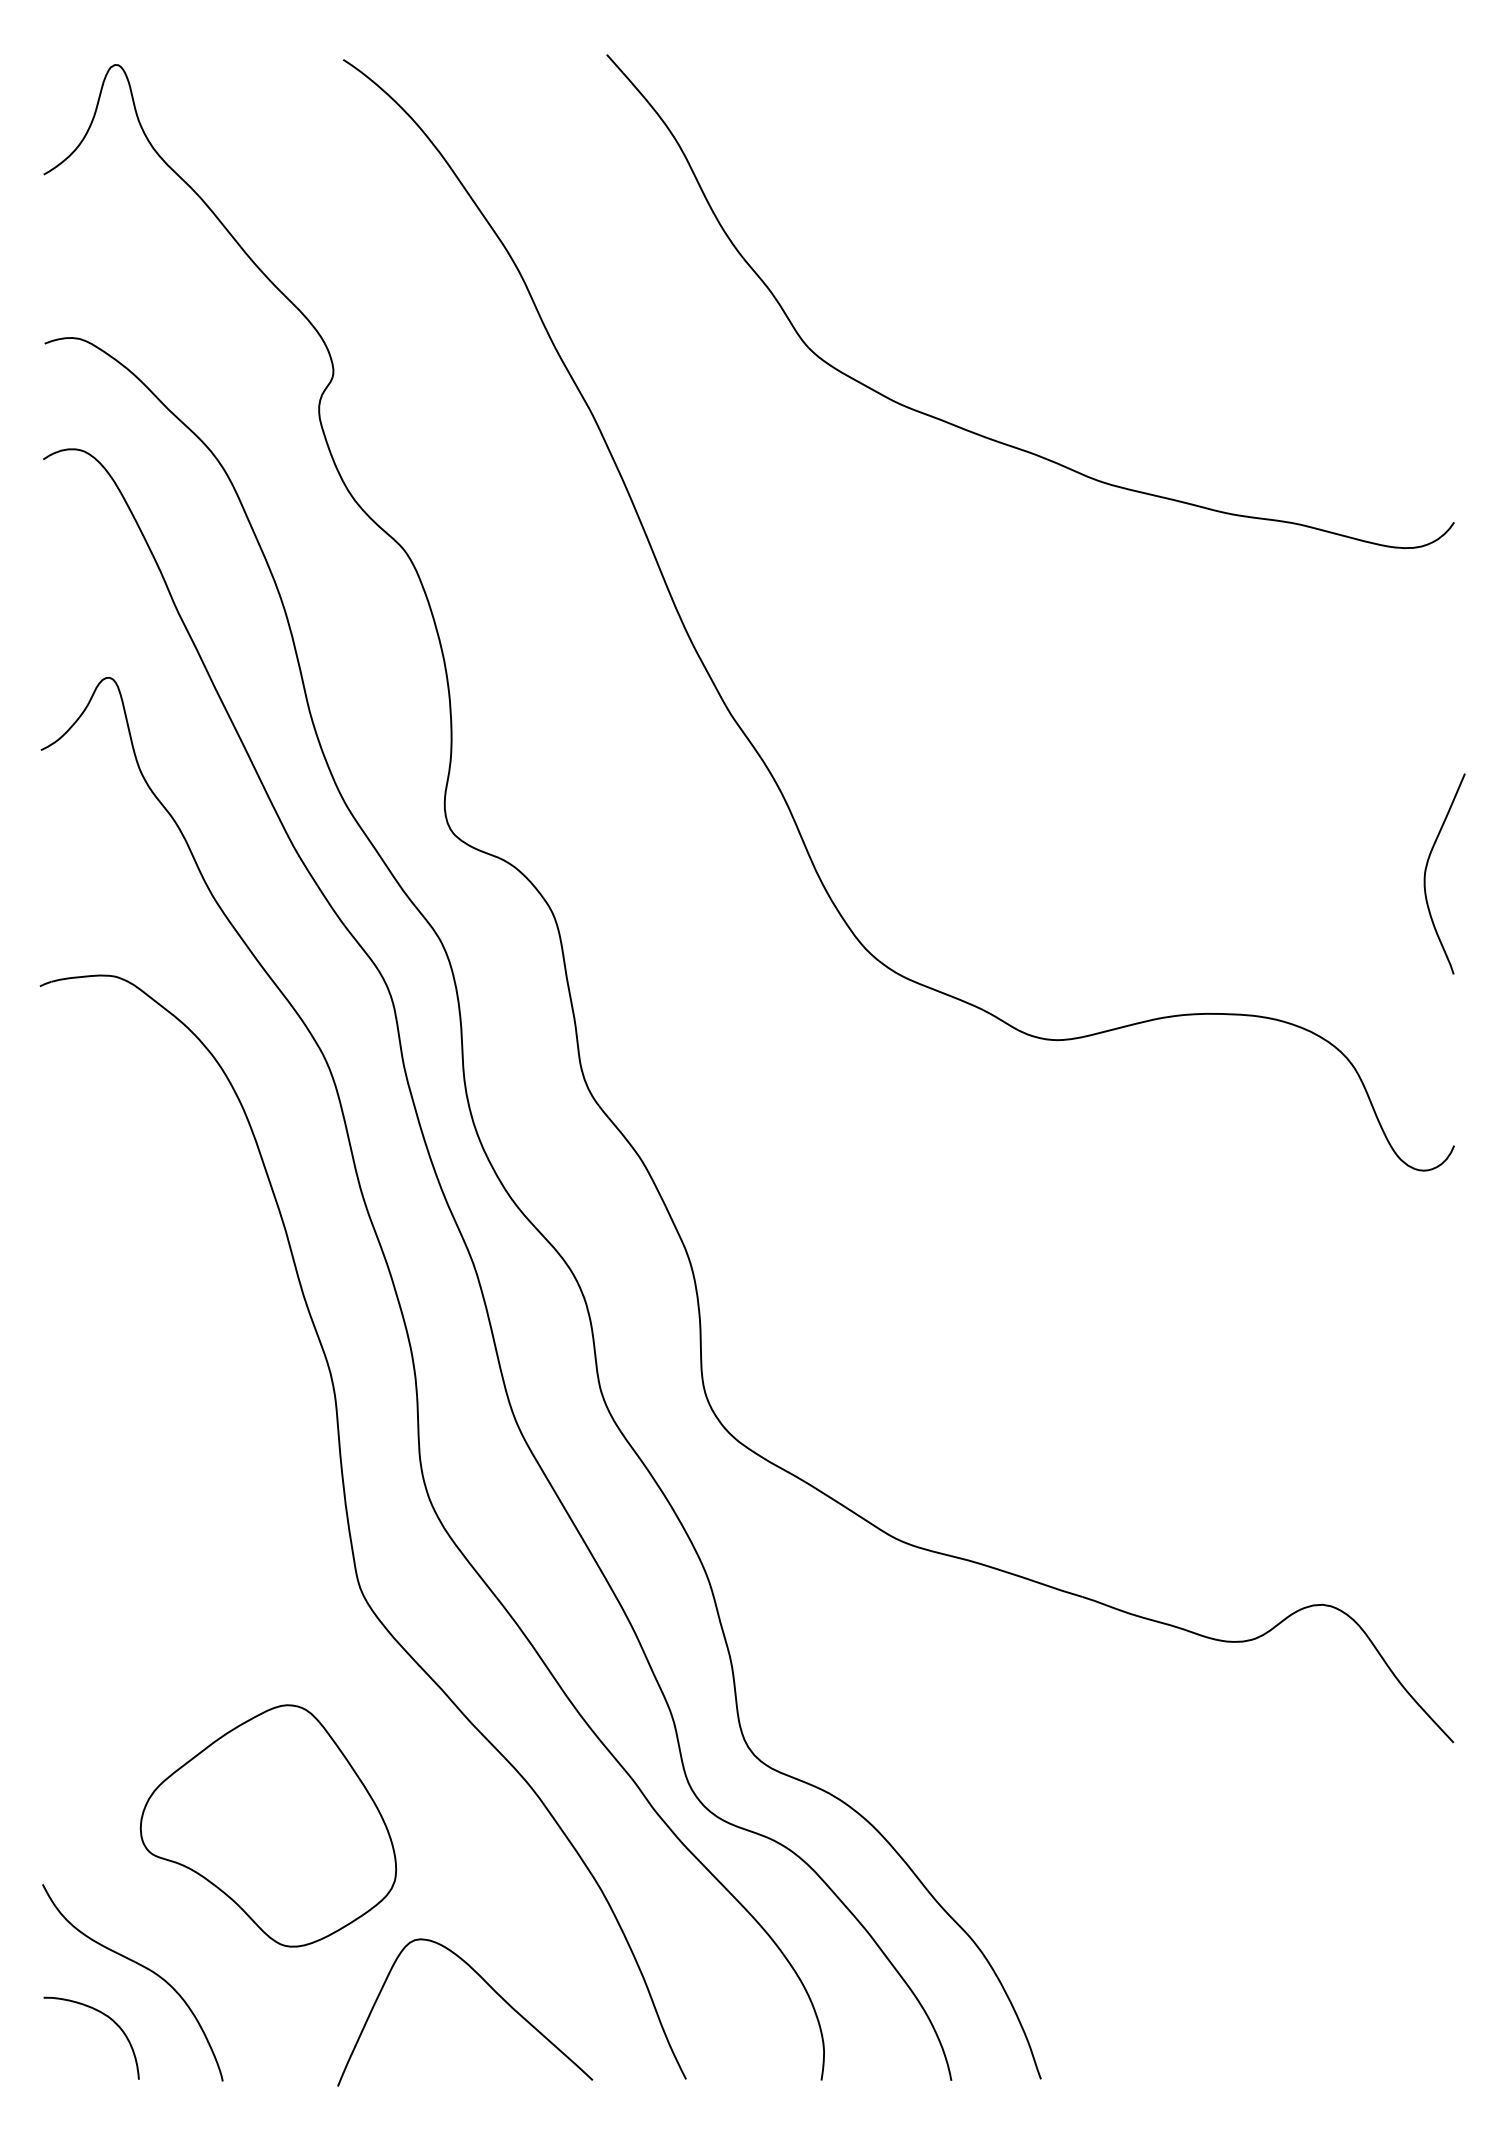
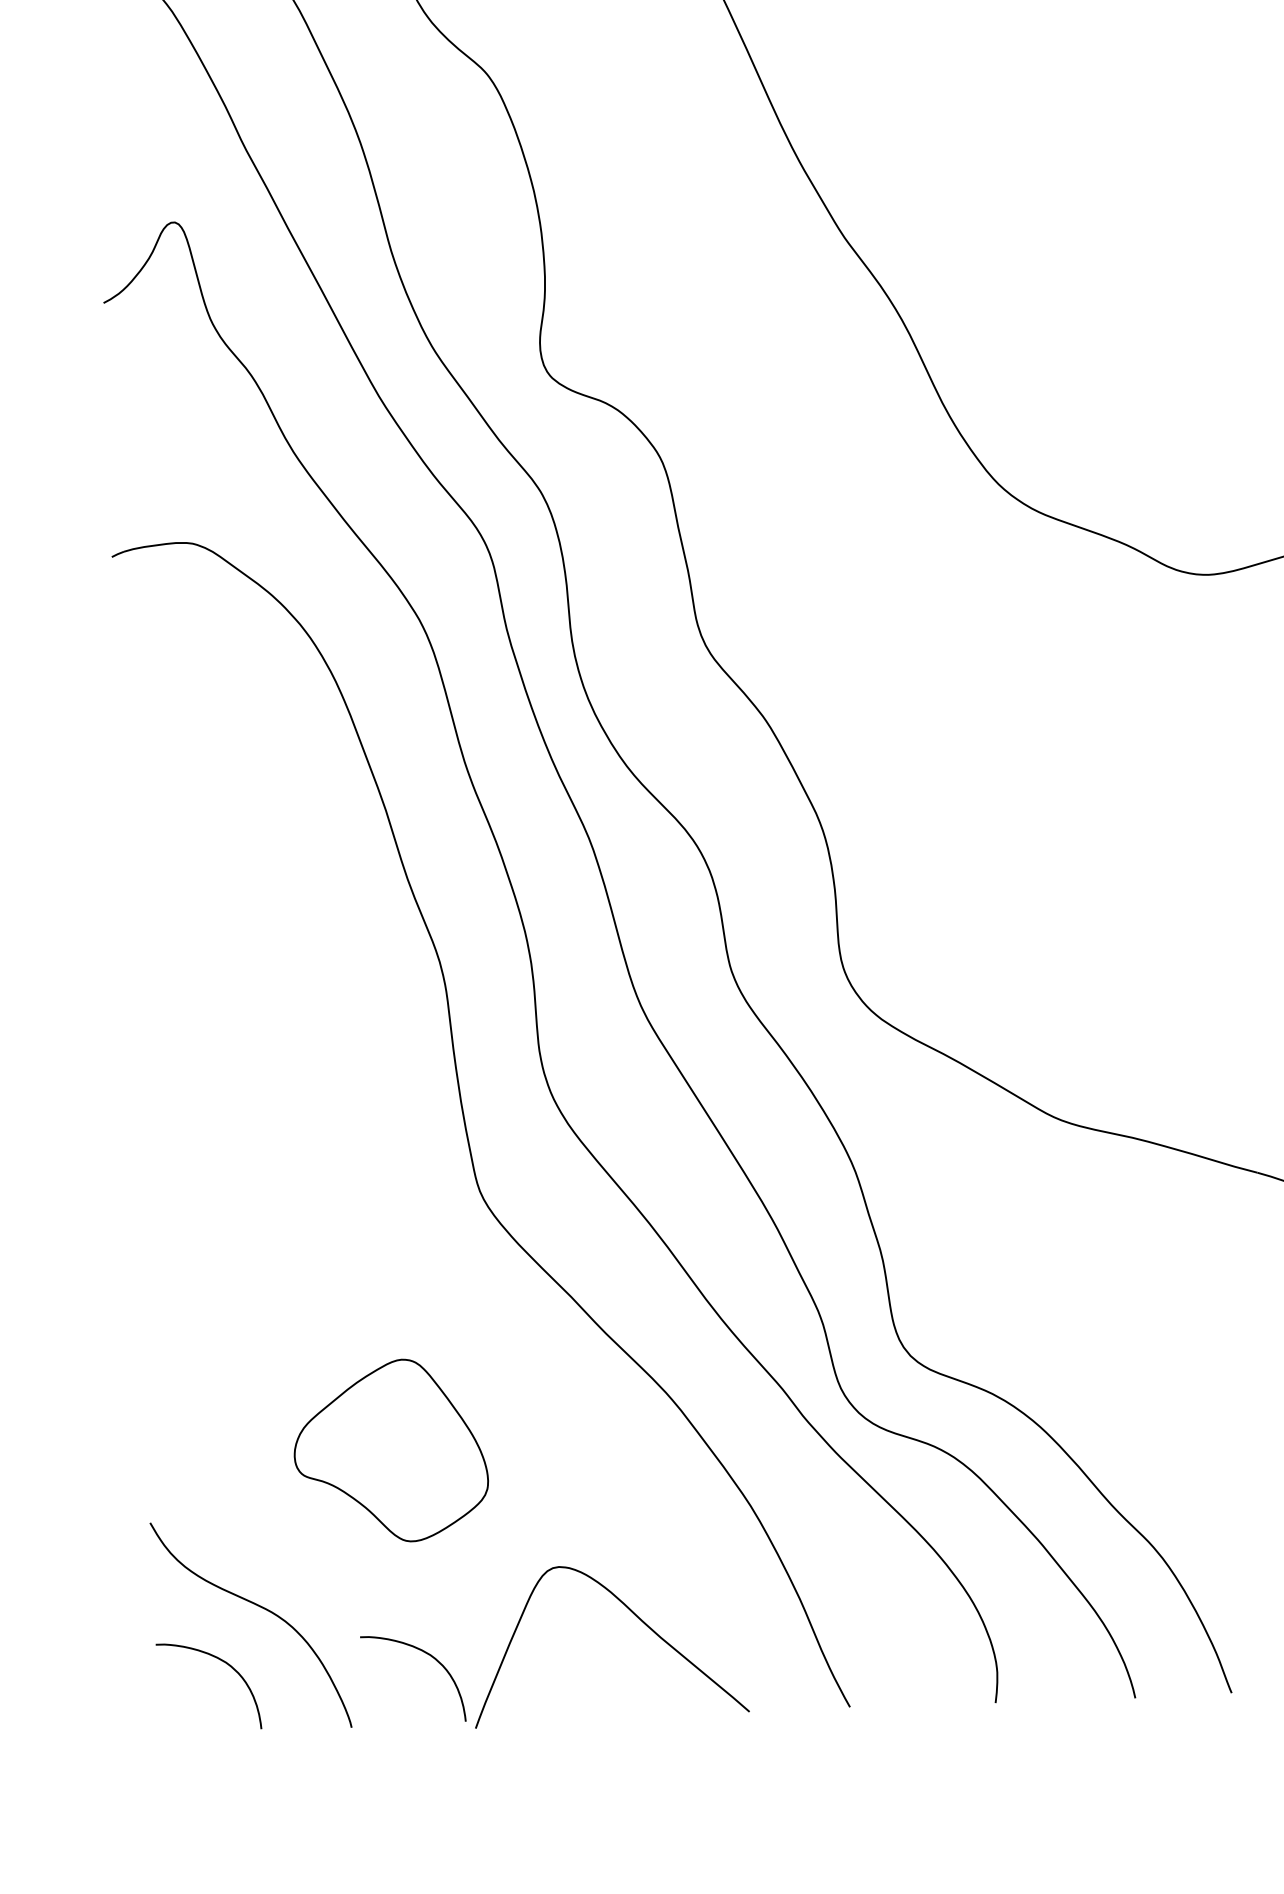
part: (268, 1825) -> (390, 1450), size x0.7
curve: (295, 2016) -> (427, 1655), added

